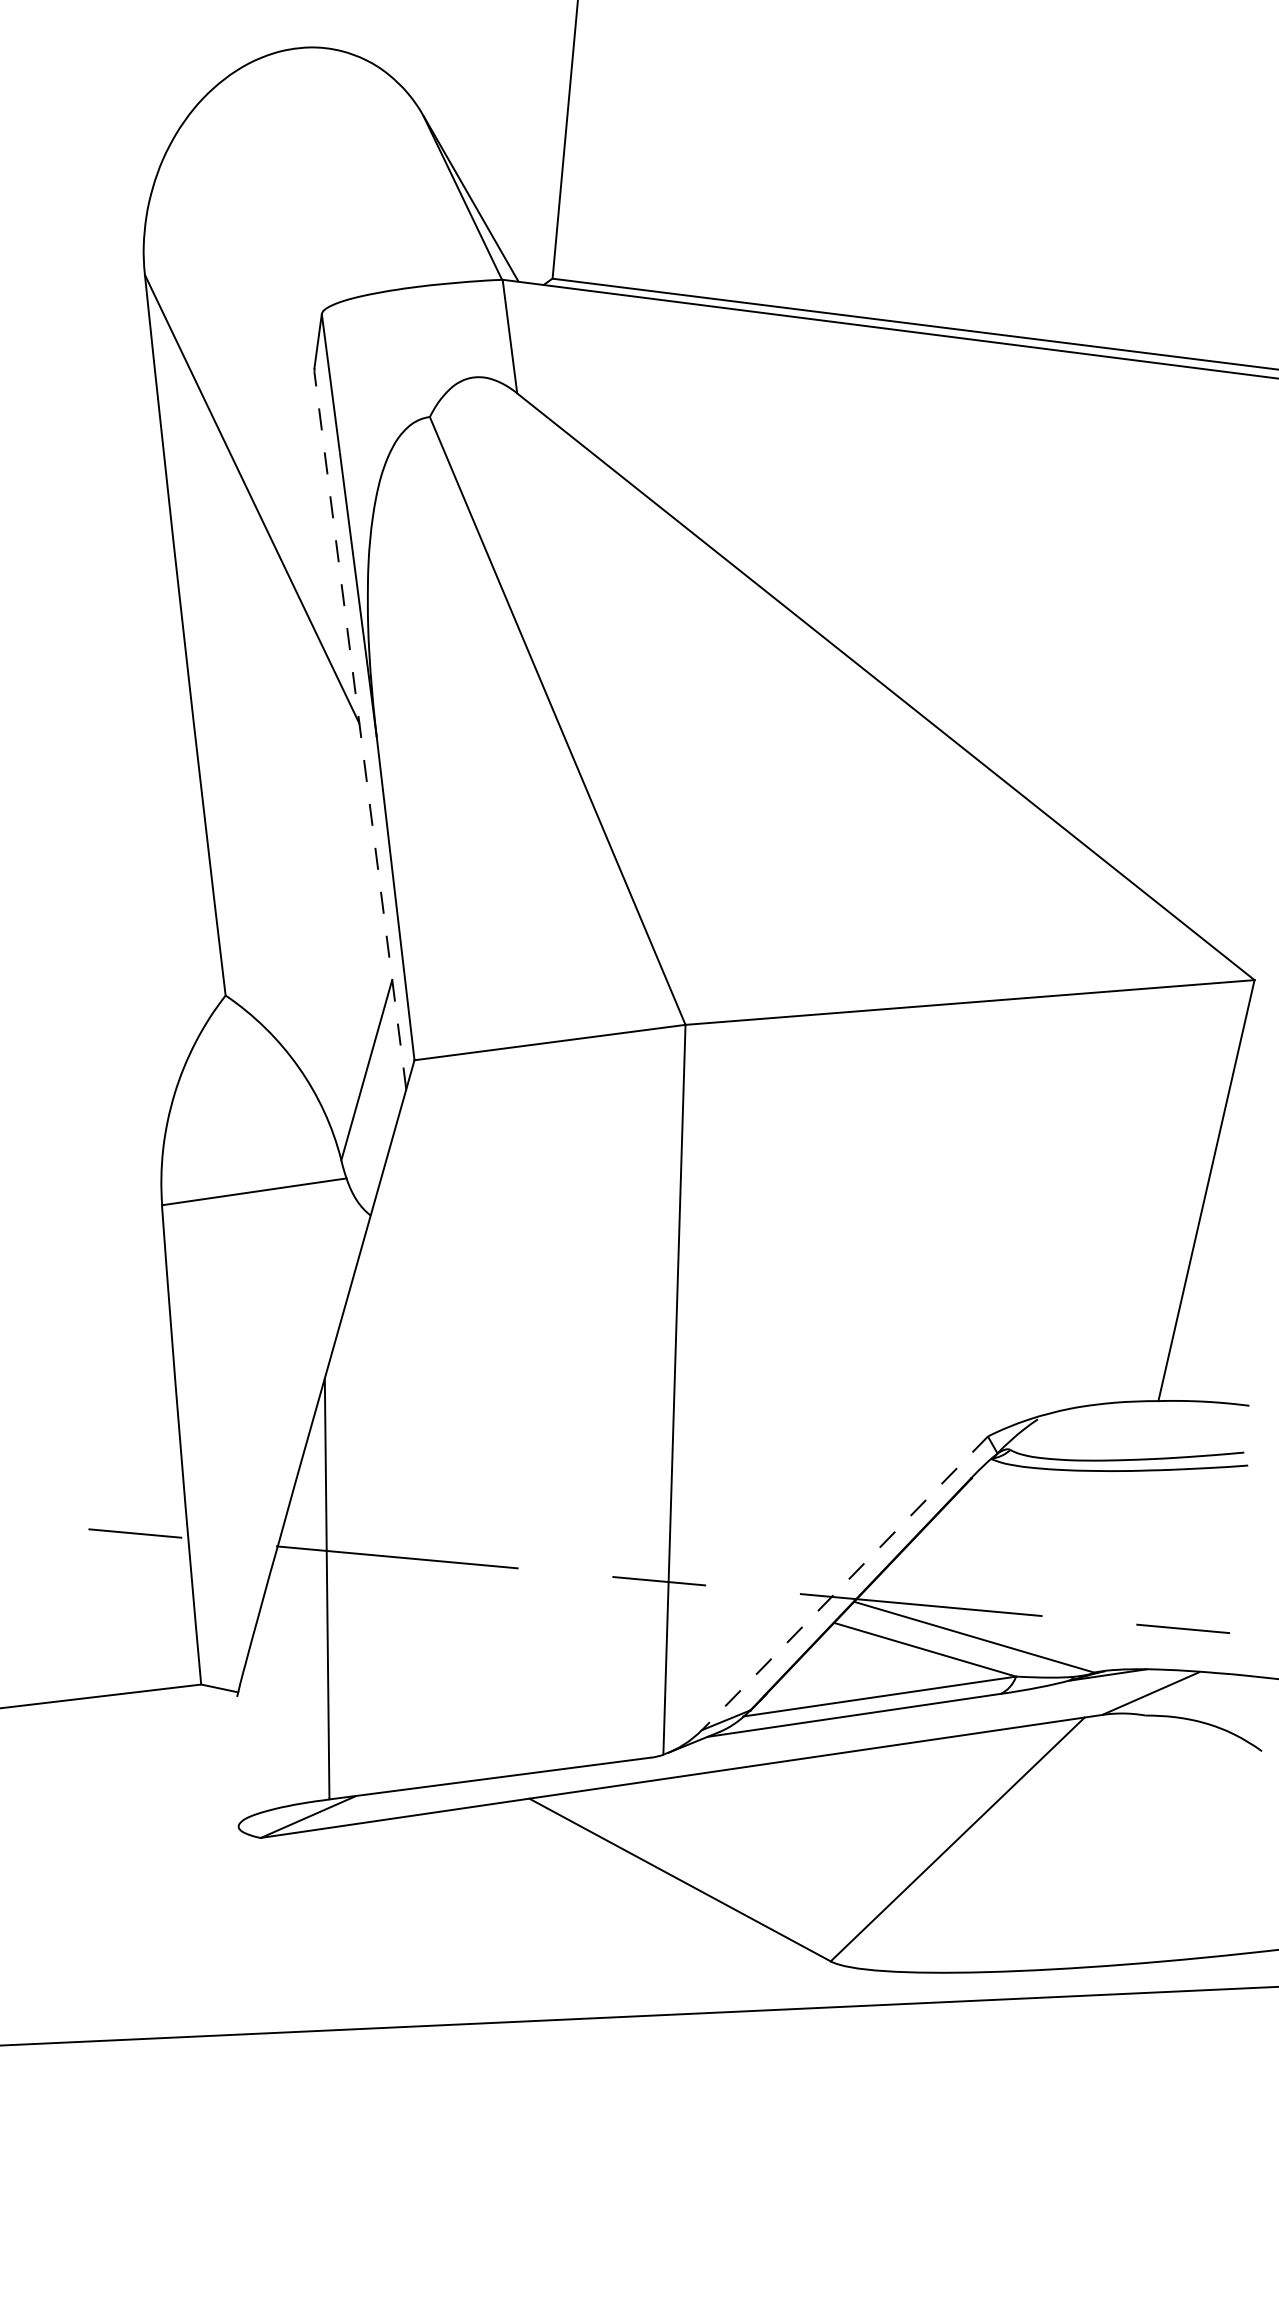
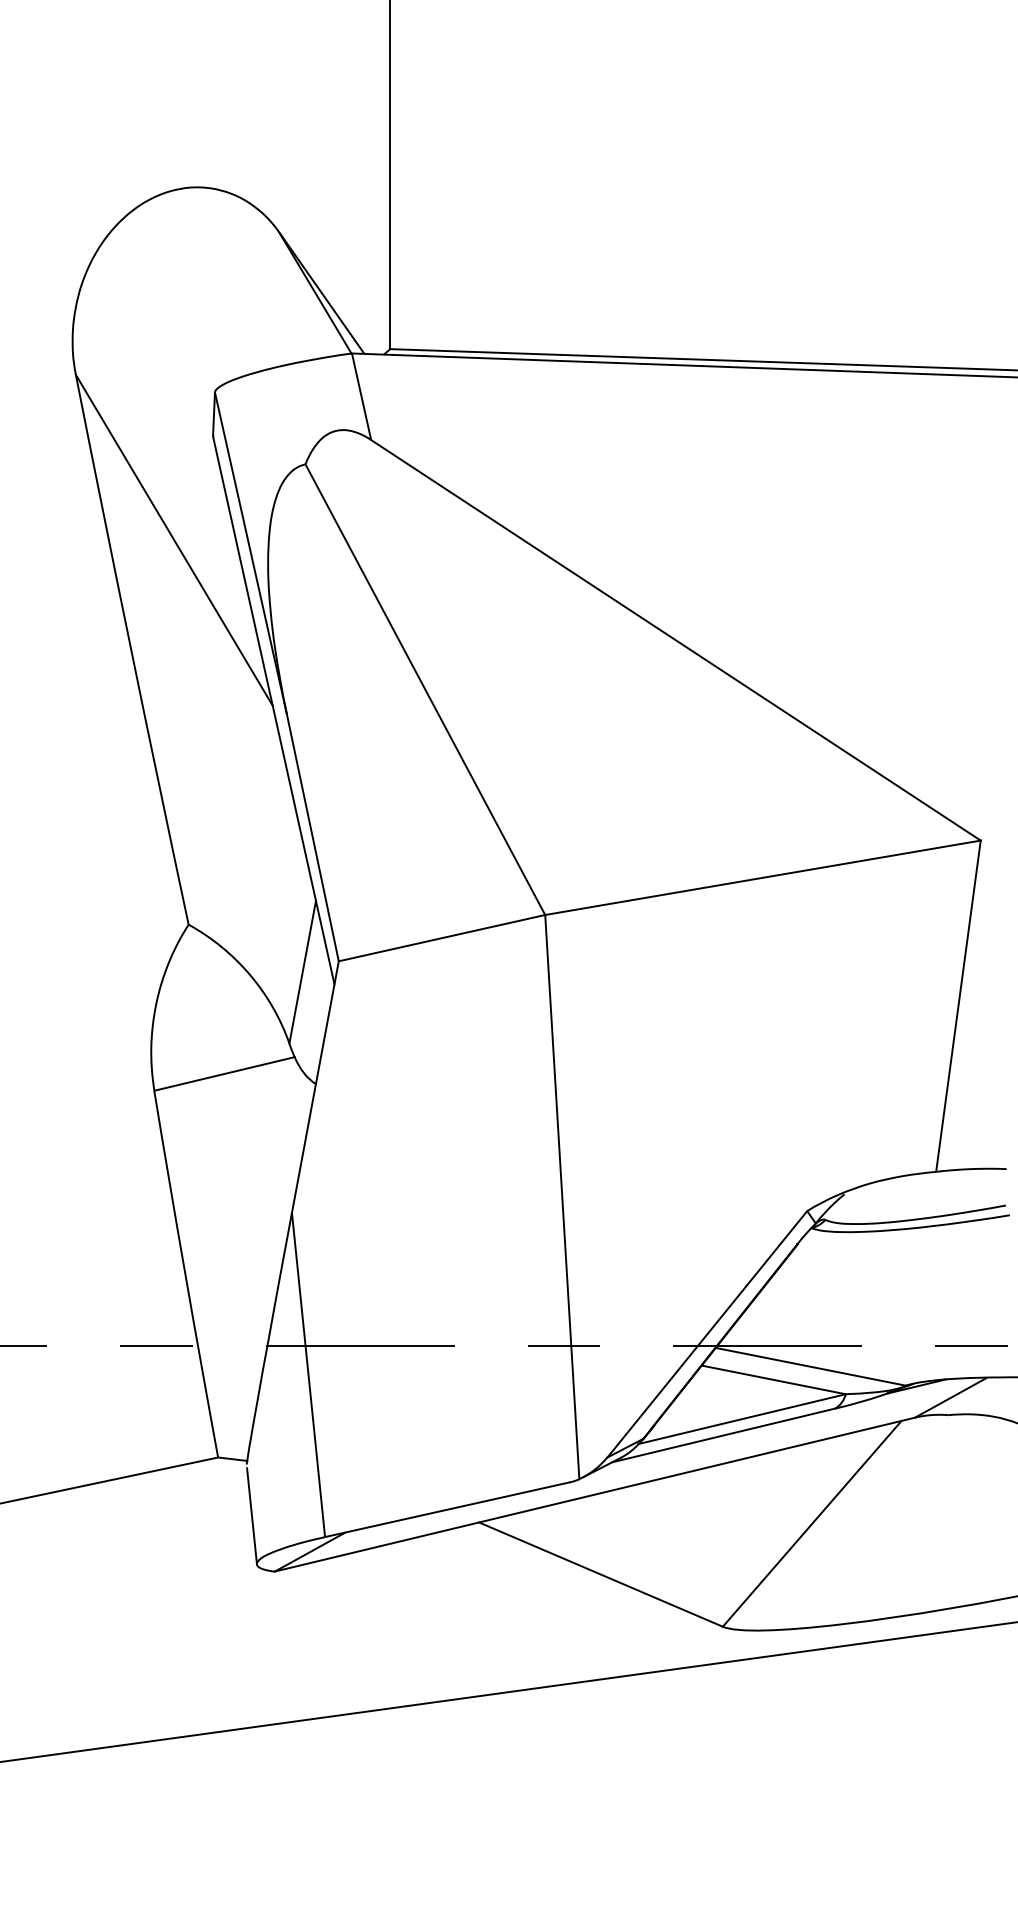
line: (359, 729) -> (273, 710), dashed -> solid
line: (845, 1583) -> (707, 1334), dashed -> solid
line: (238, 1764) -> (252, 1516), added

